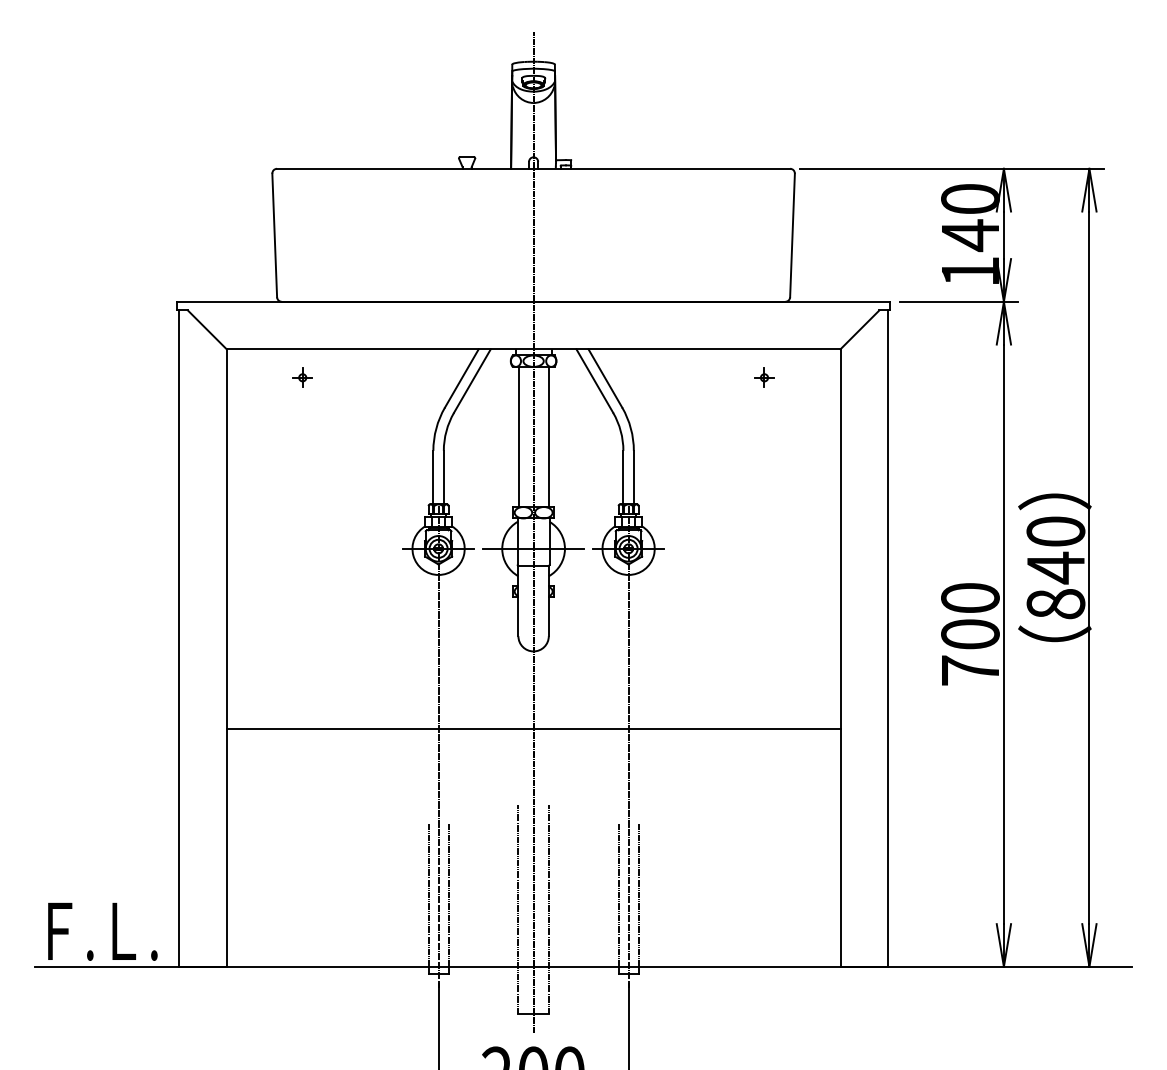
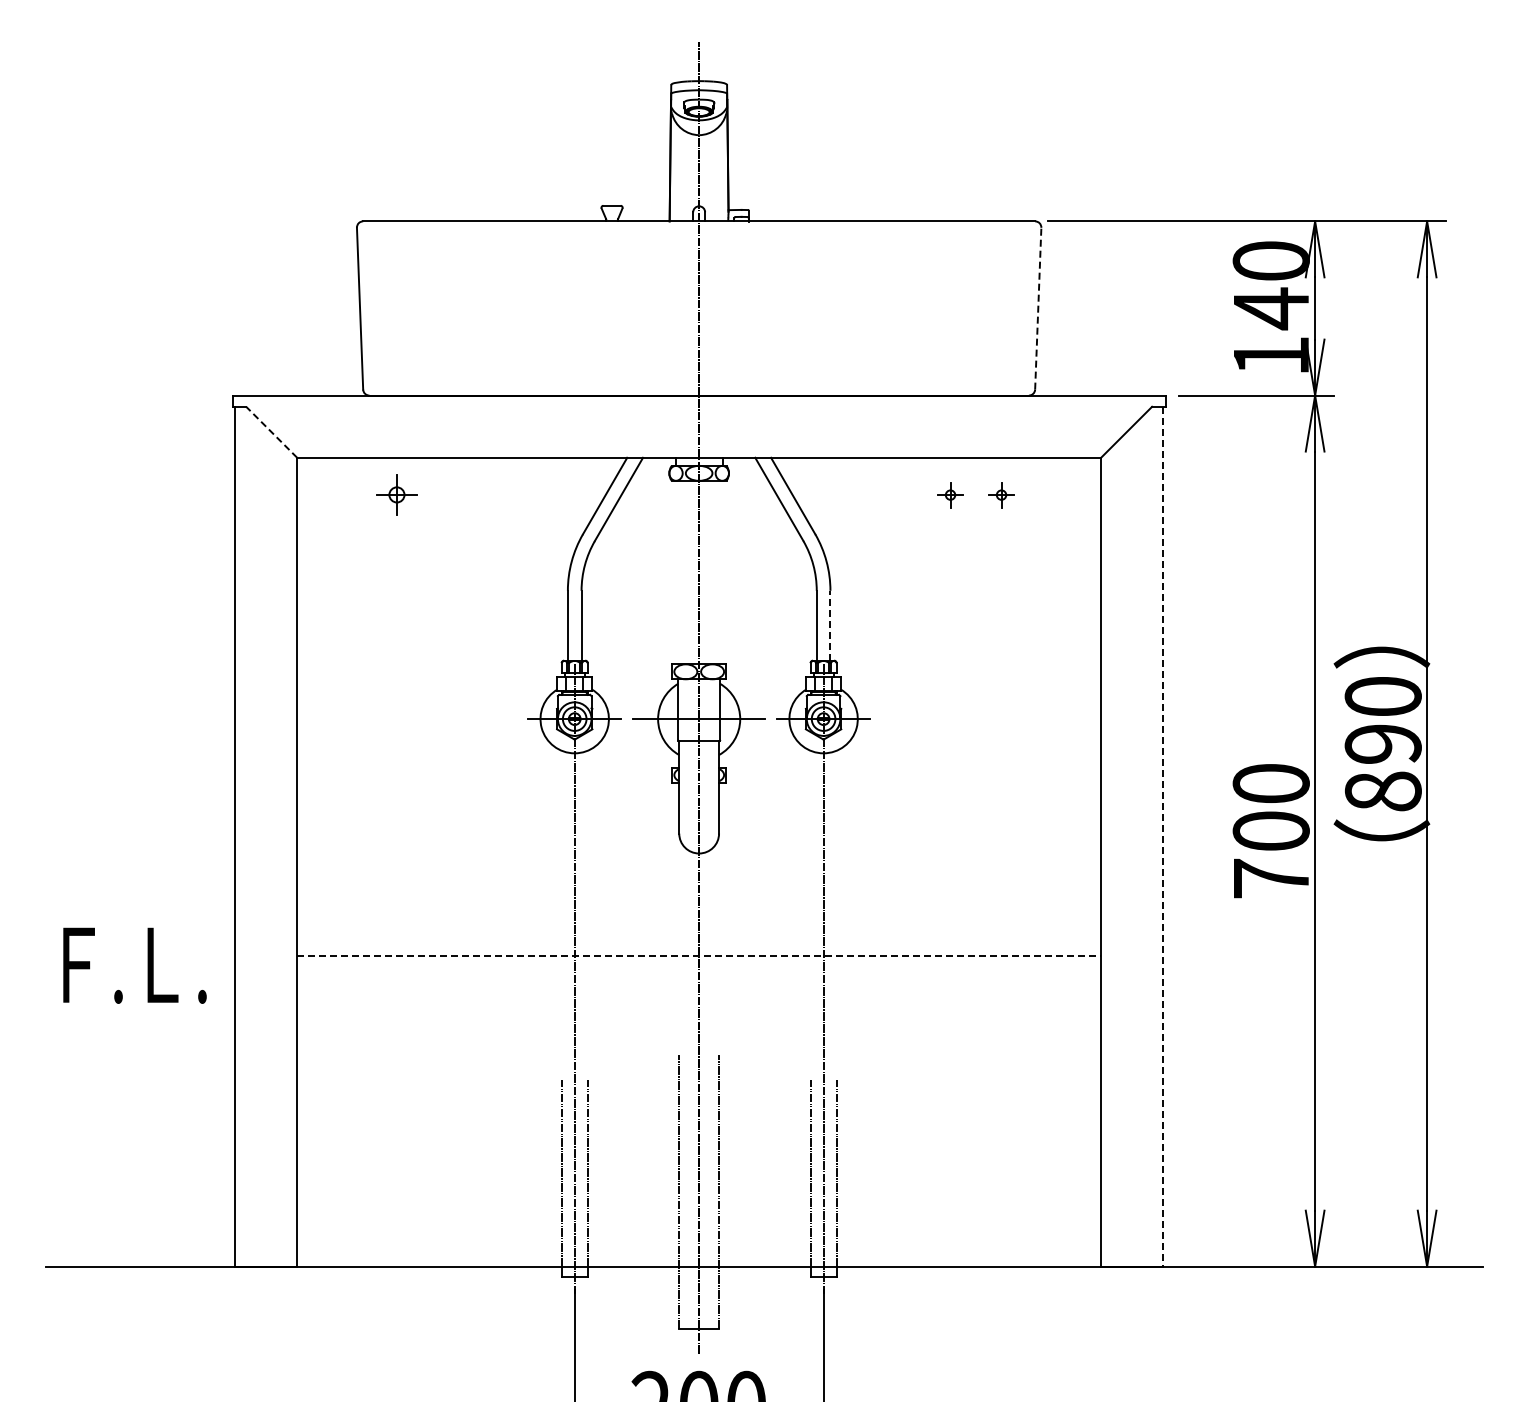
line: (792, 235) -> (1038, 308), solid -> dashed
line: (207, 329) -> (271, 431), solid -> dashed
part: (302, 378) -> (396, 495), size x1.6
part: (725, 378) -> (950, 495), added
line: (518, 436) -> (679, 572), removed
line: (548, 436) -> (718, 572), removed
line: (633, 477) -> (830, 625), solid -> dashed
text: (1055, 568) -> (1382, 744), 840 -> 890
line: (888, 638) -> (1163, 836), solid -> dashed
line: (533, 729) -> (699, 955), solid -> dashed
text: (102, 931) -> (134, 965), moved

